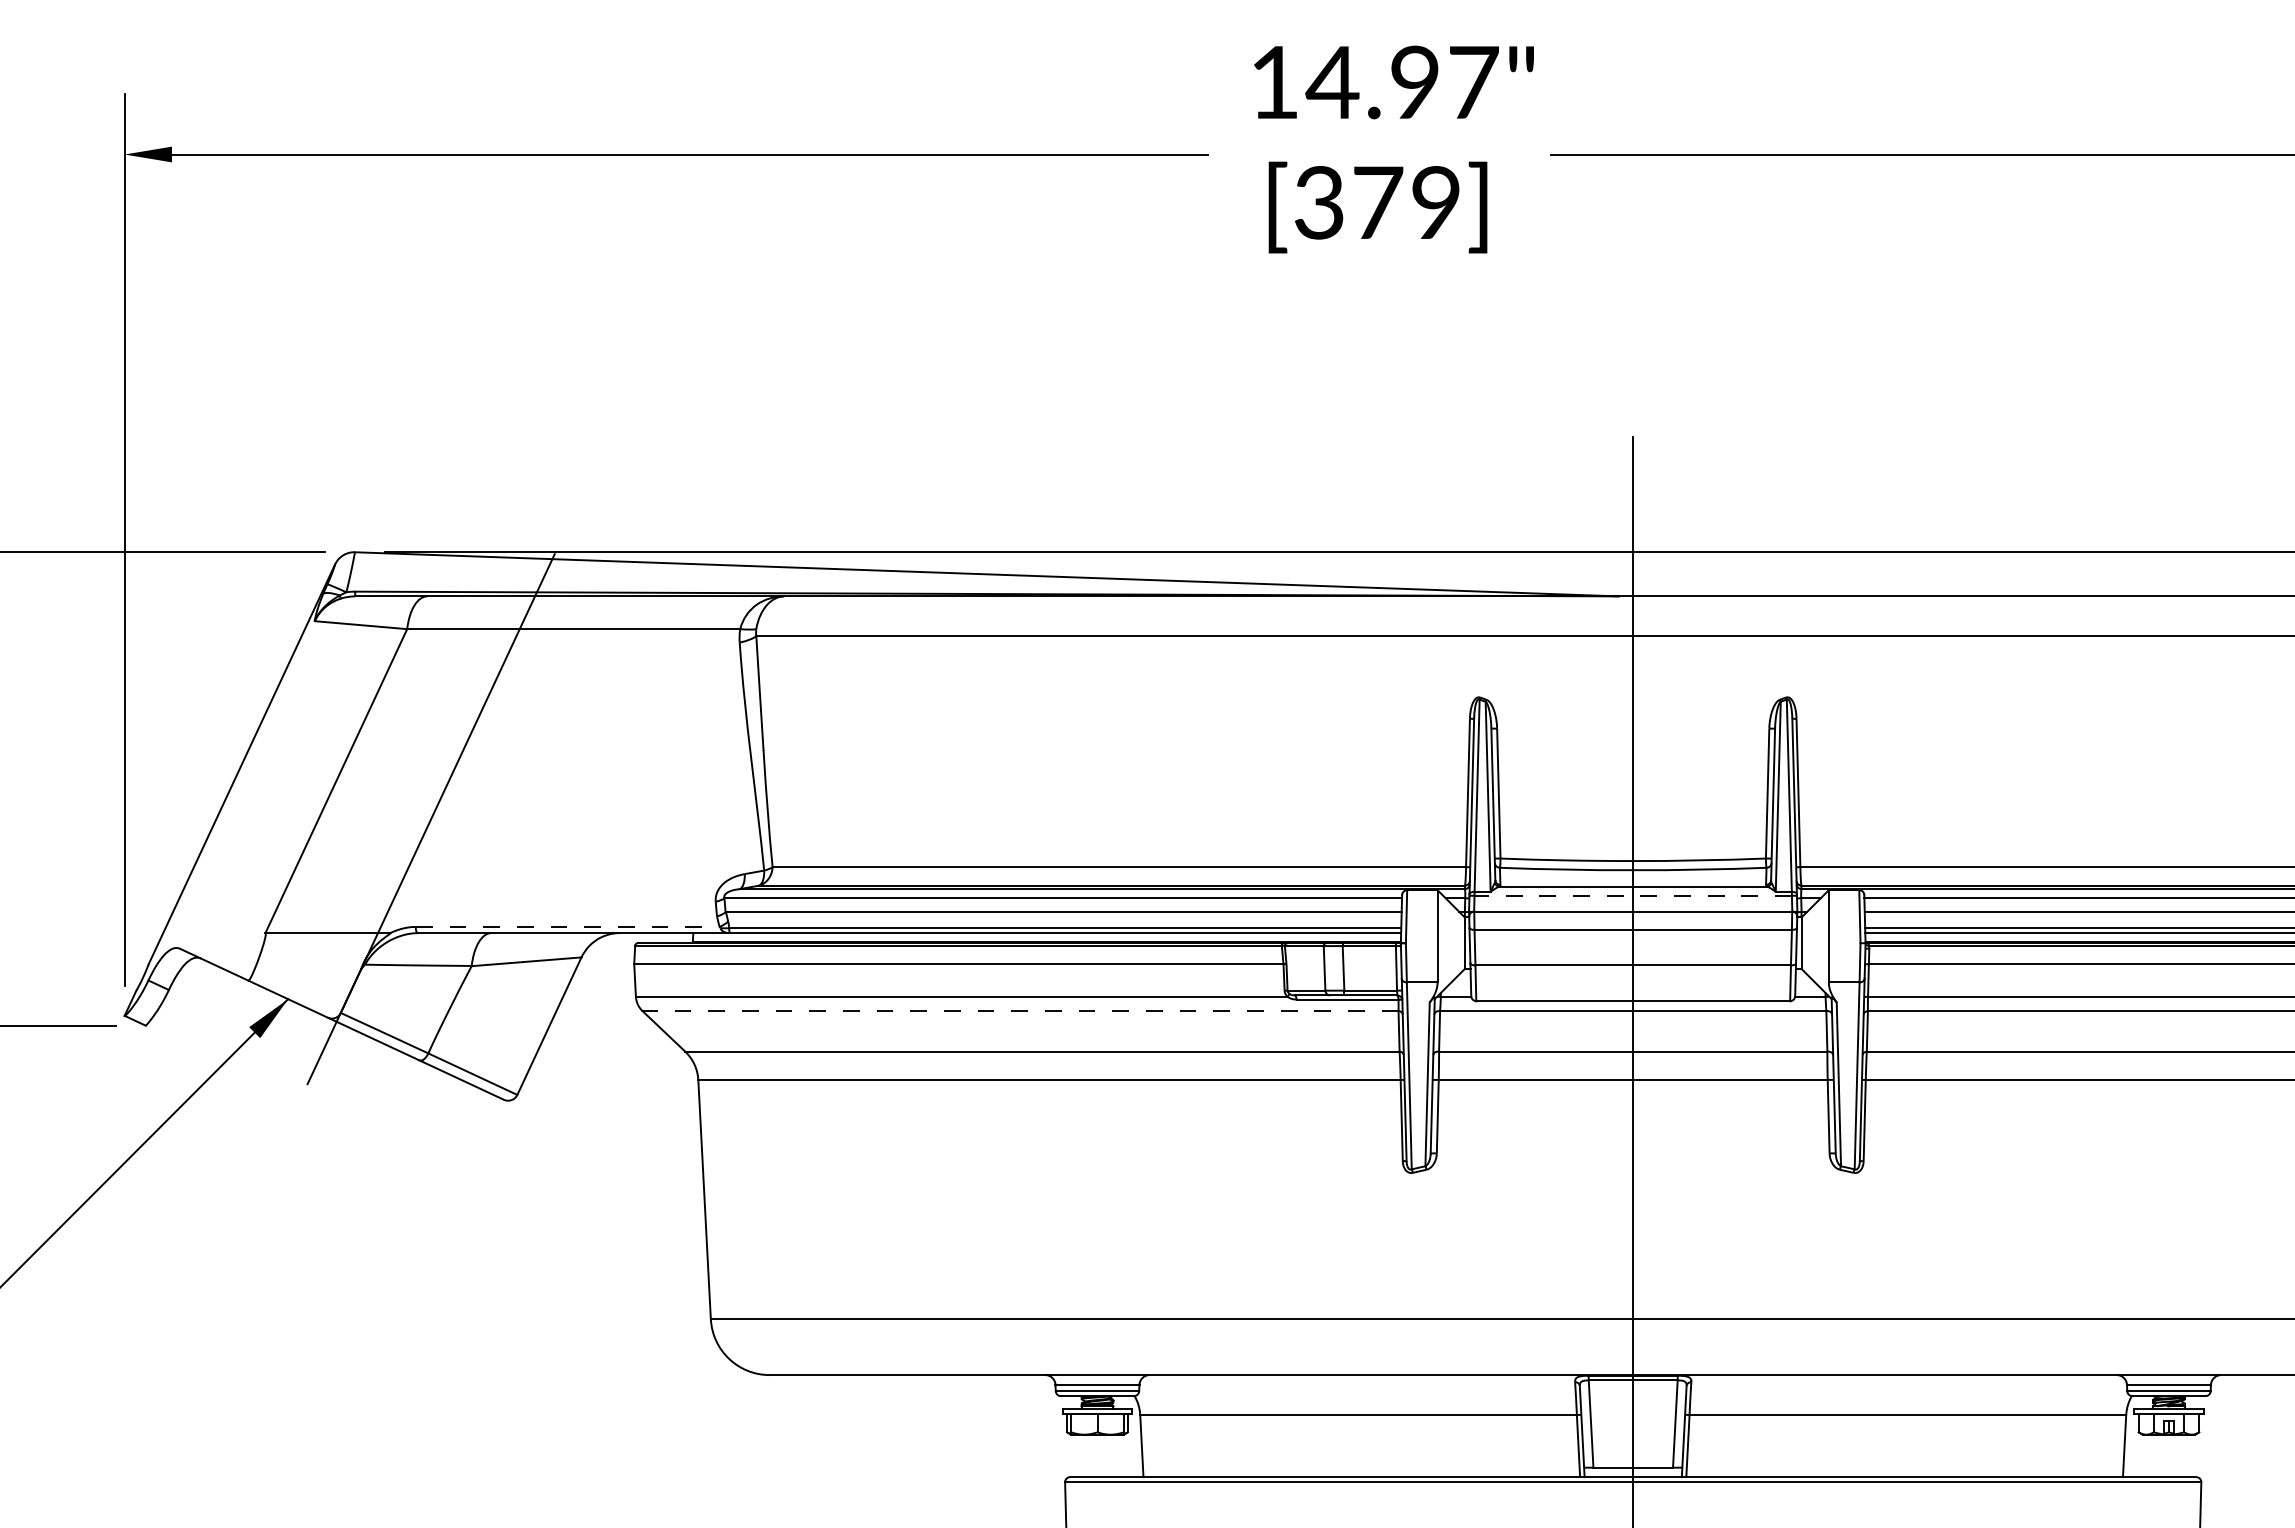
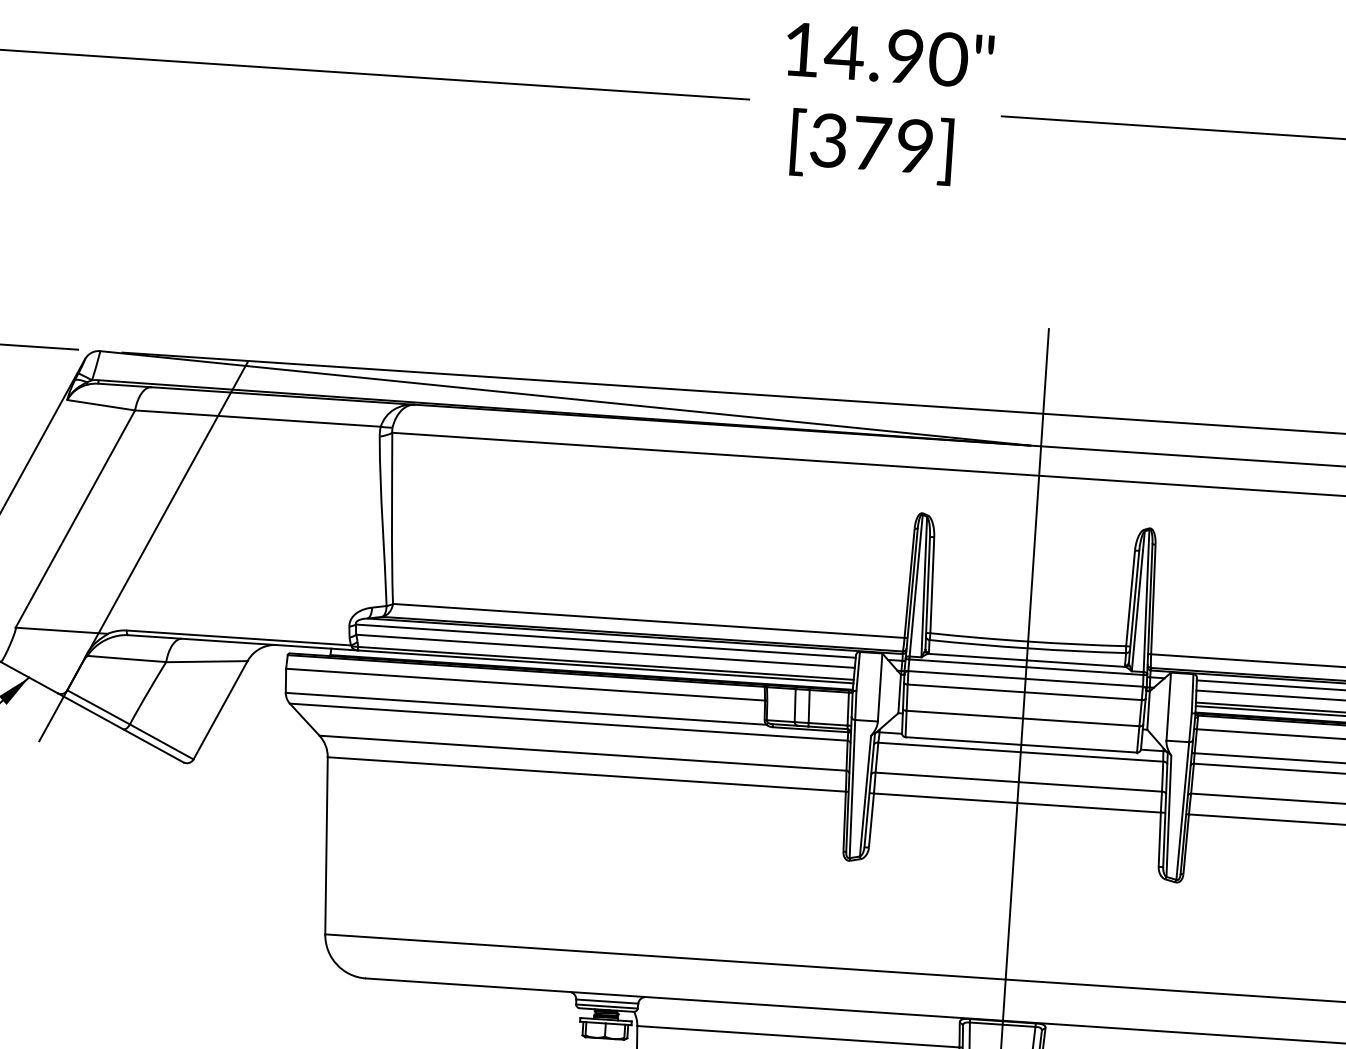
text: (1473, 82) -> (948, 59), 14.97" -> 14.90"
line: (1633, 895) -> (1026, 666), dashed -> solid
line: (567, 926) -> (238, 637), dashed -> solid
line: (1019, 1011) -> (568, 722), dashed -> solid

